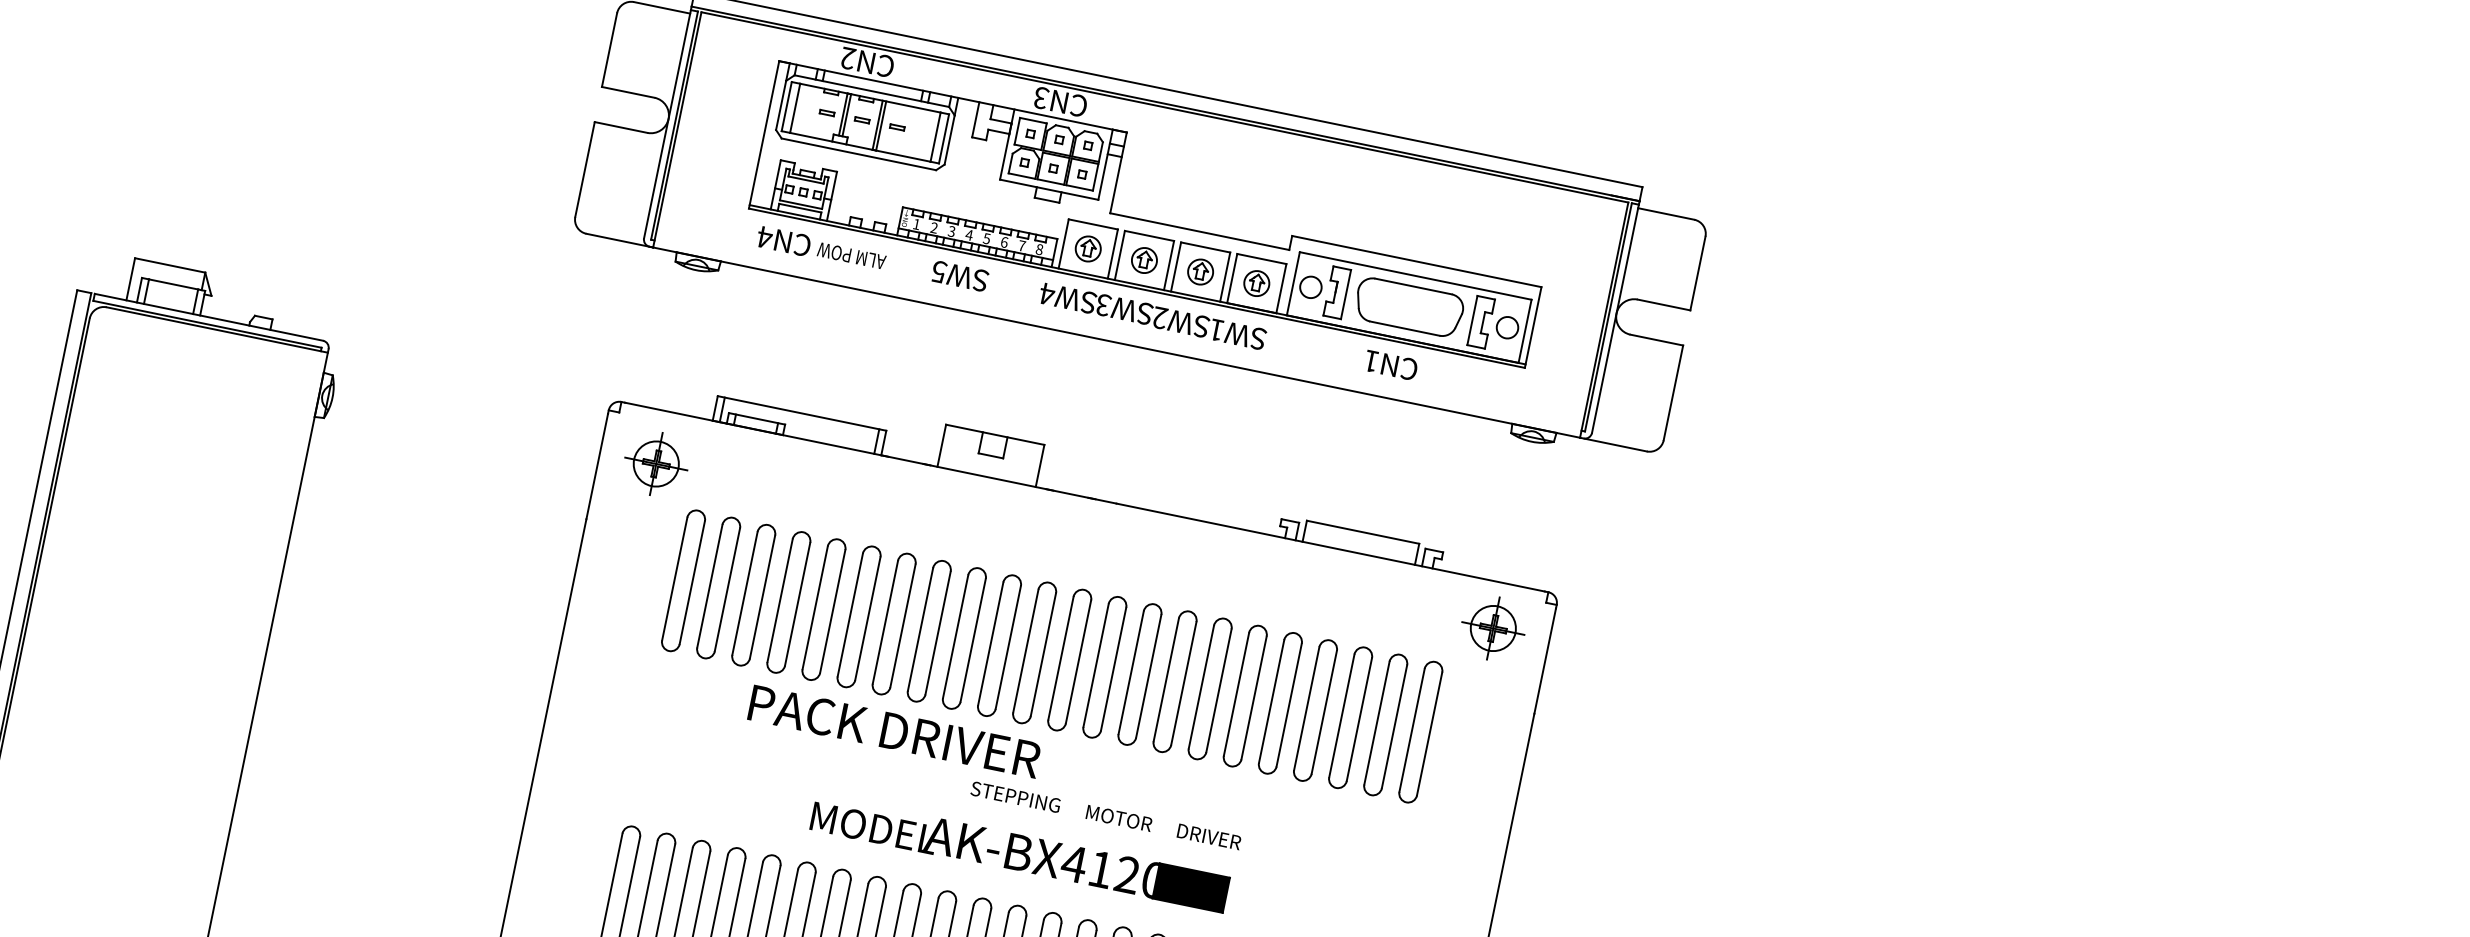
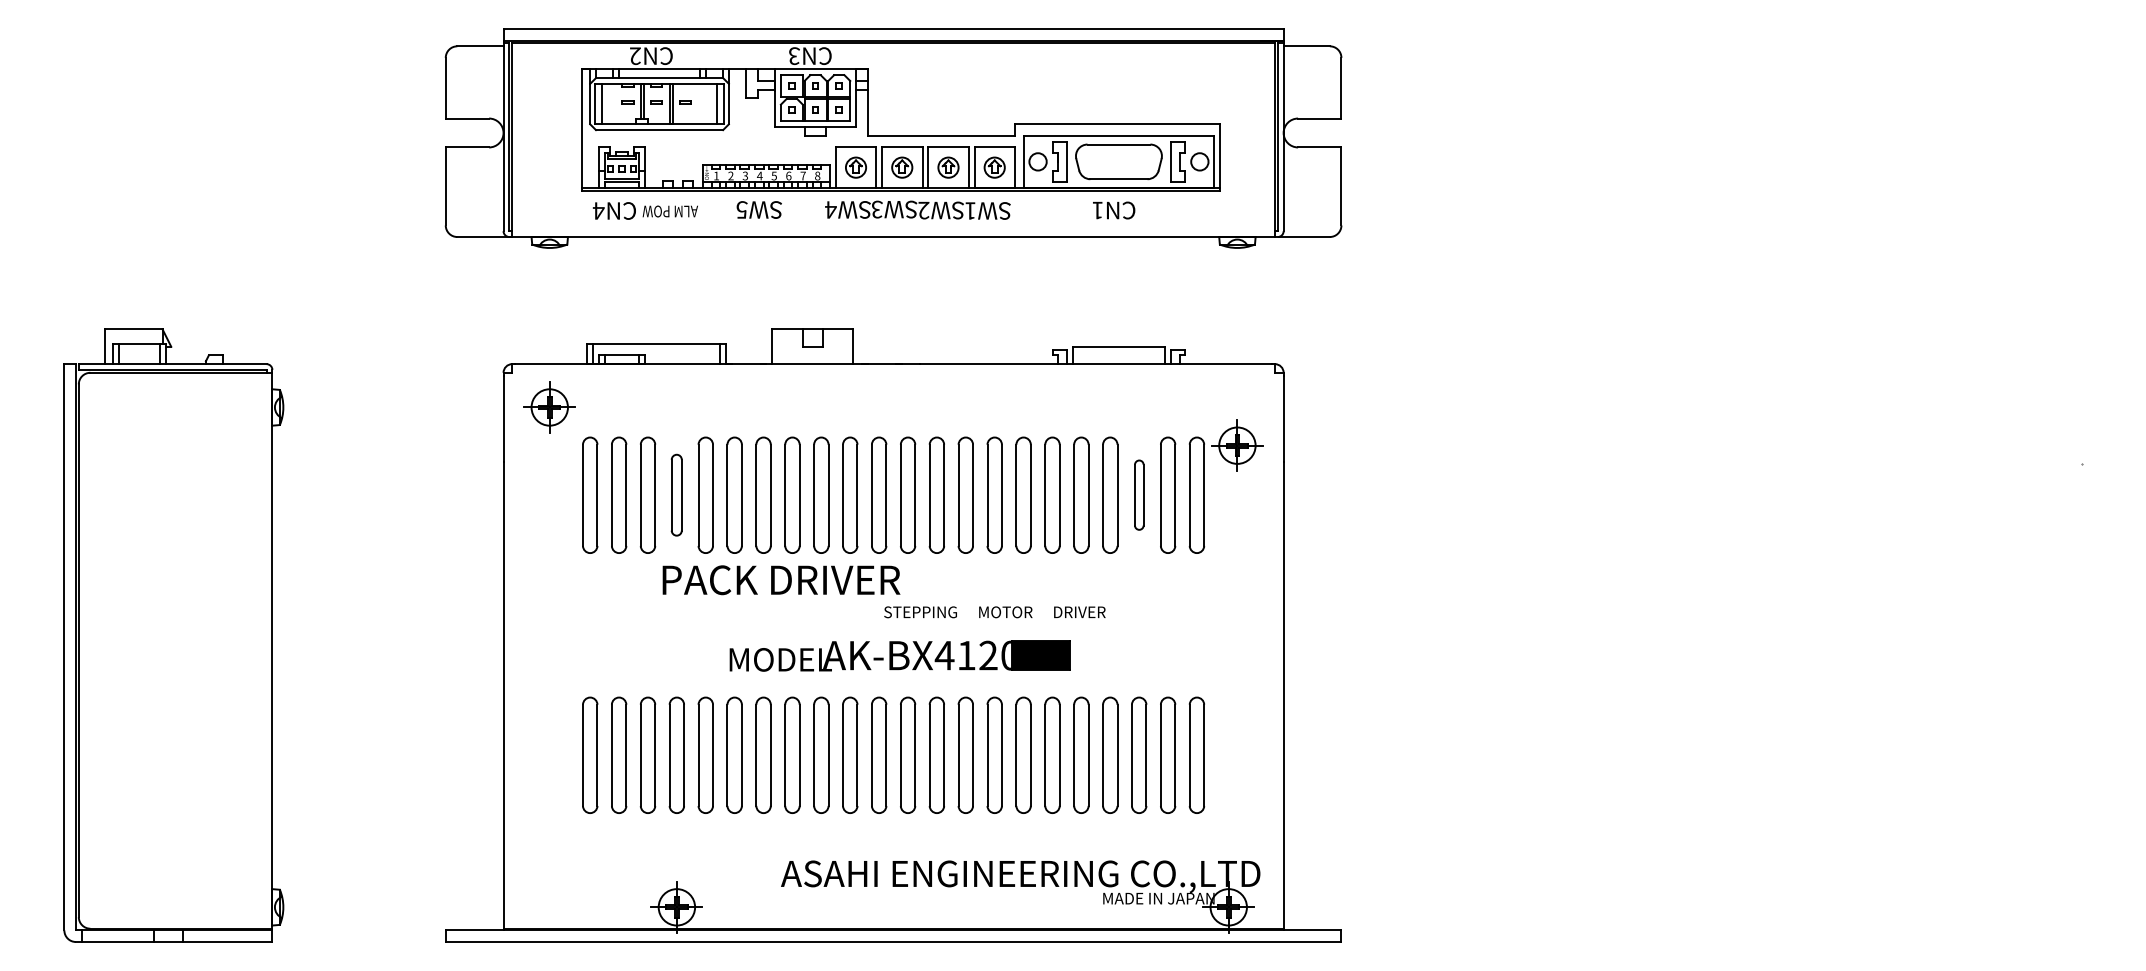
part: (788, 601) -> (676, 494), size x0.7
part: (1493, 628) -> (1237, 445), moved
part: (1351, 716) -> (1139, 494), size x0.6
text: (1105, 815) -> (994, 612), moved

